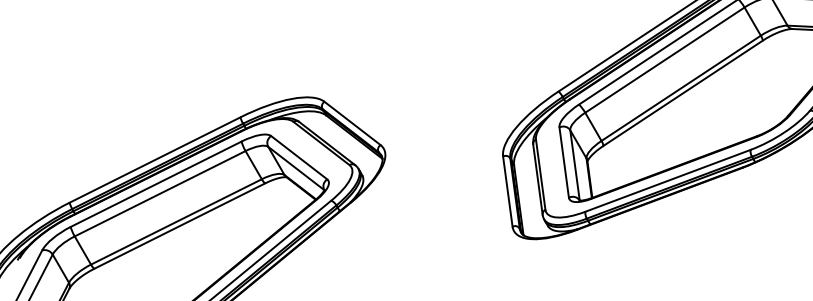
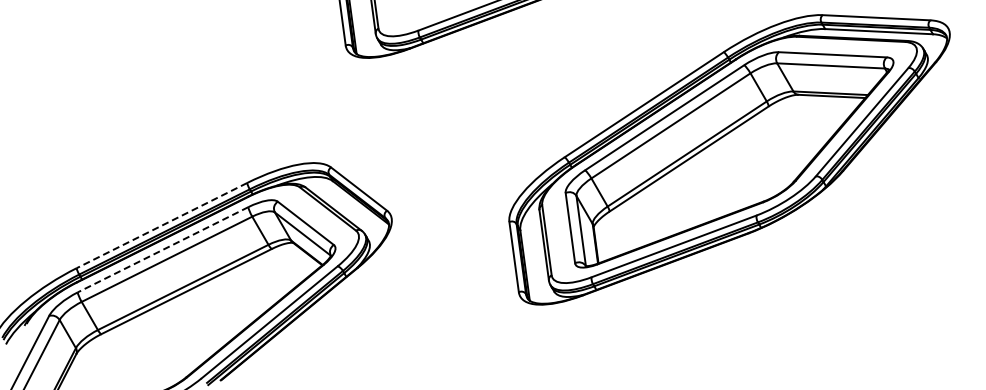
line: (154, 159) -> (161, 225), solid -> dashed
line: (155, 184) -> (162, 250), solid -> dashed

